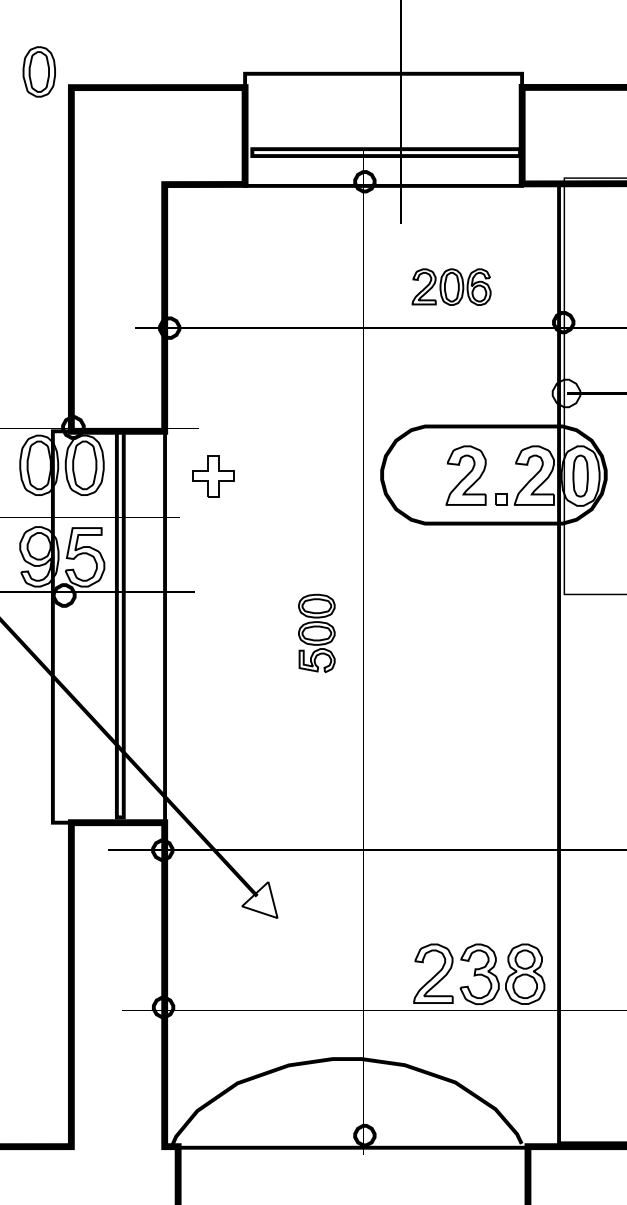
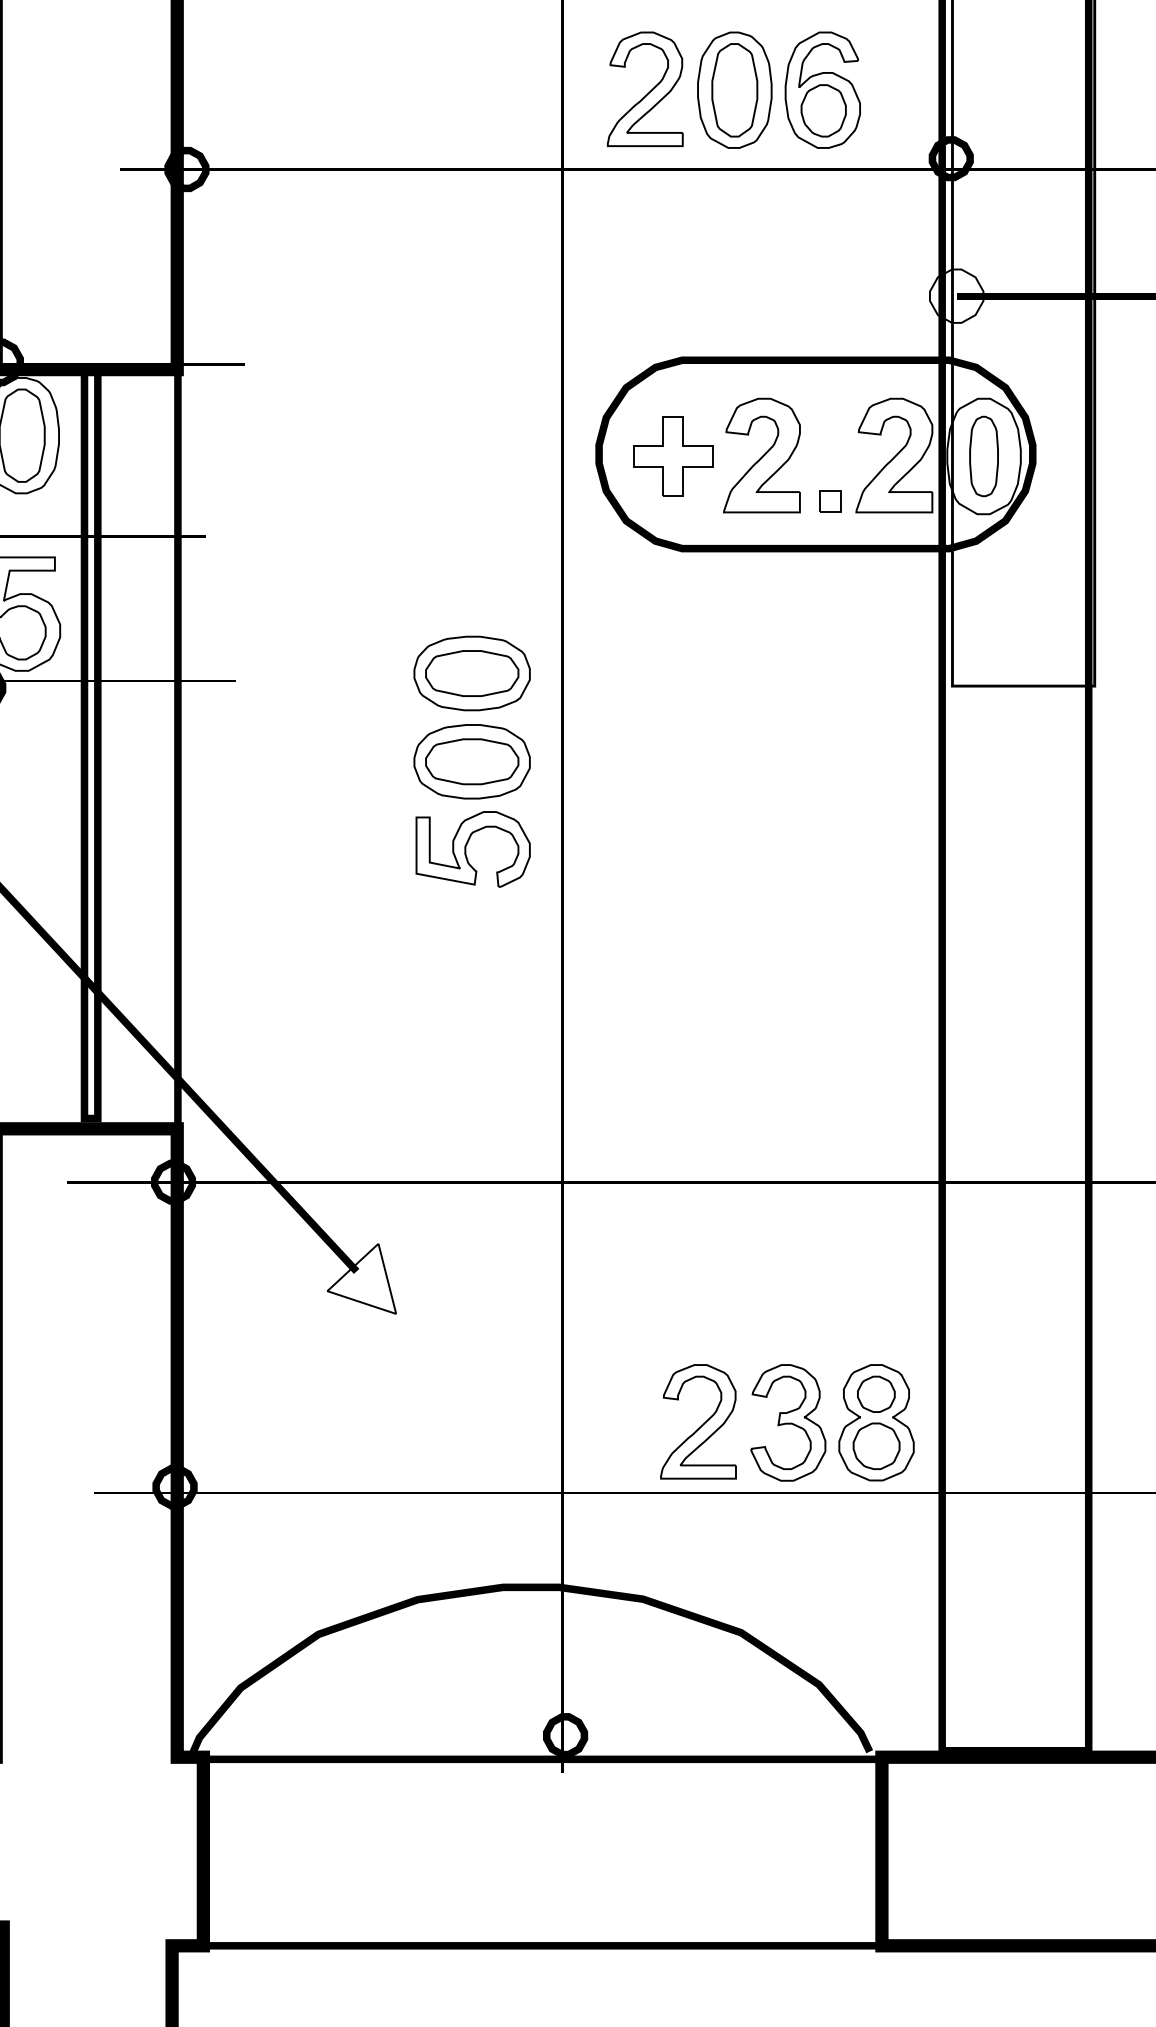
part: (451, 286) -> (733, 88), size x1.67
part: (213, 476) -> (673, 457), moved
part: (316, 633) -> (471, 761), size x1.67

